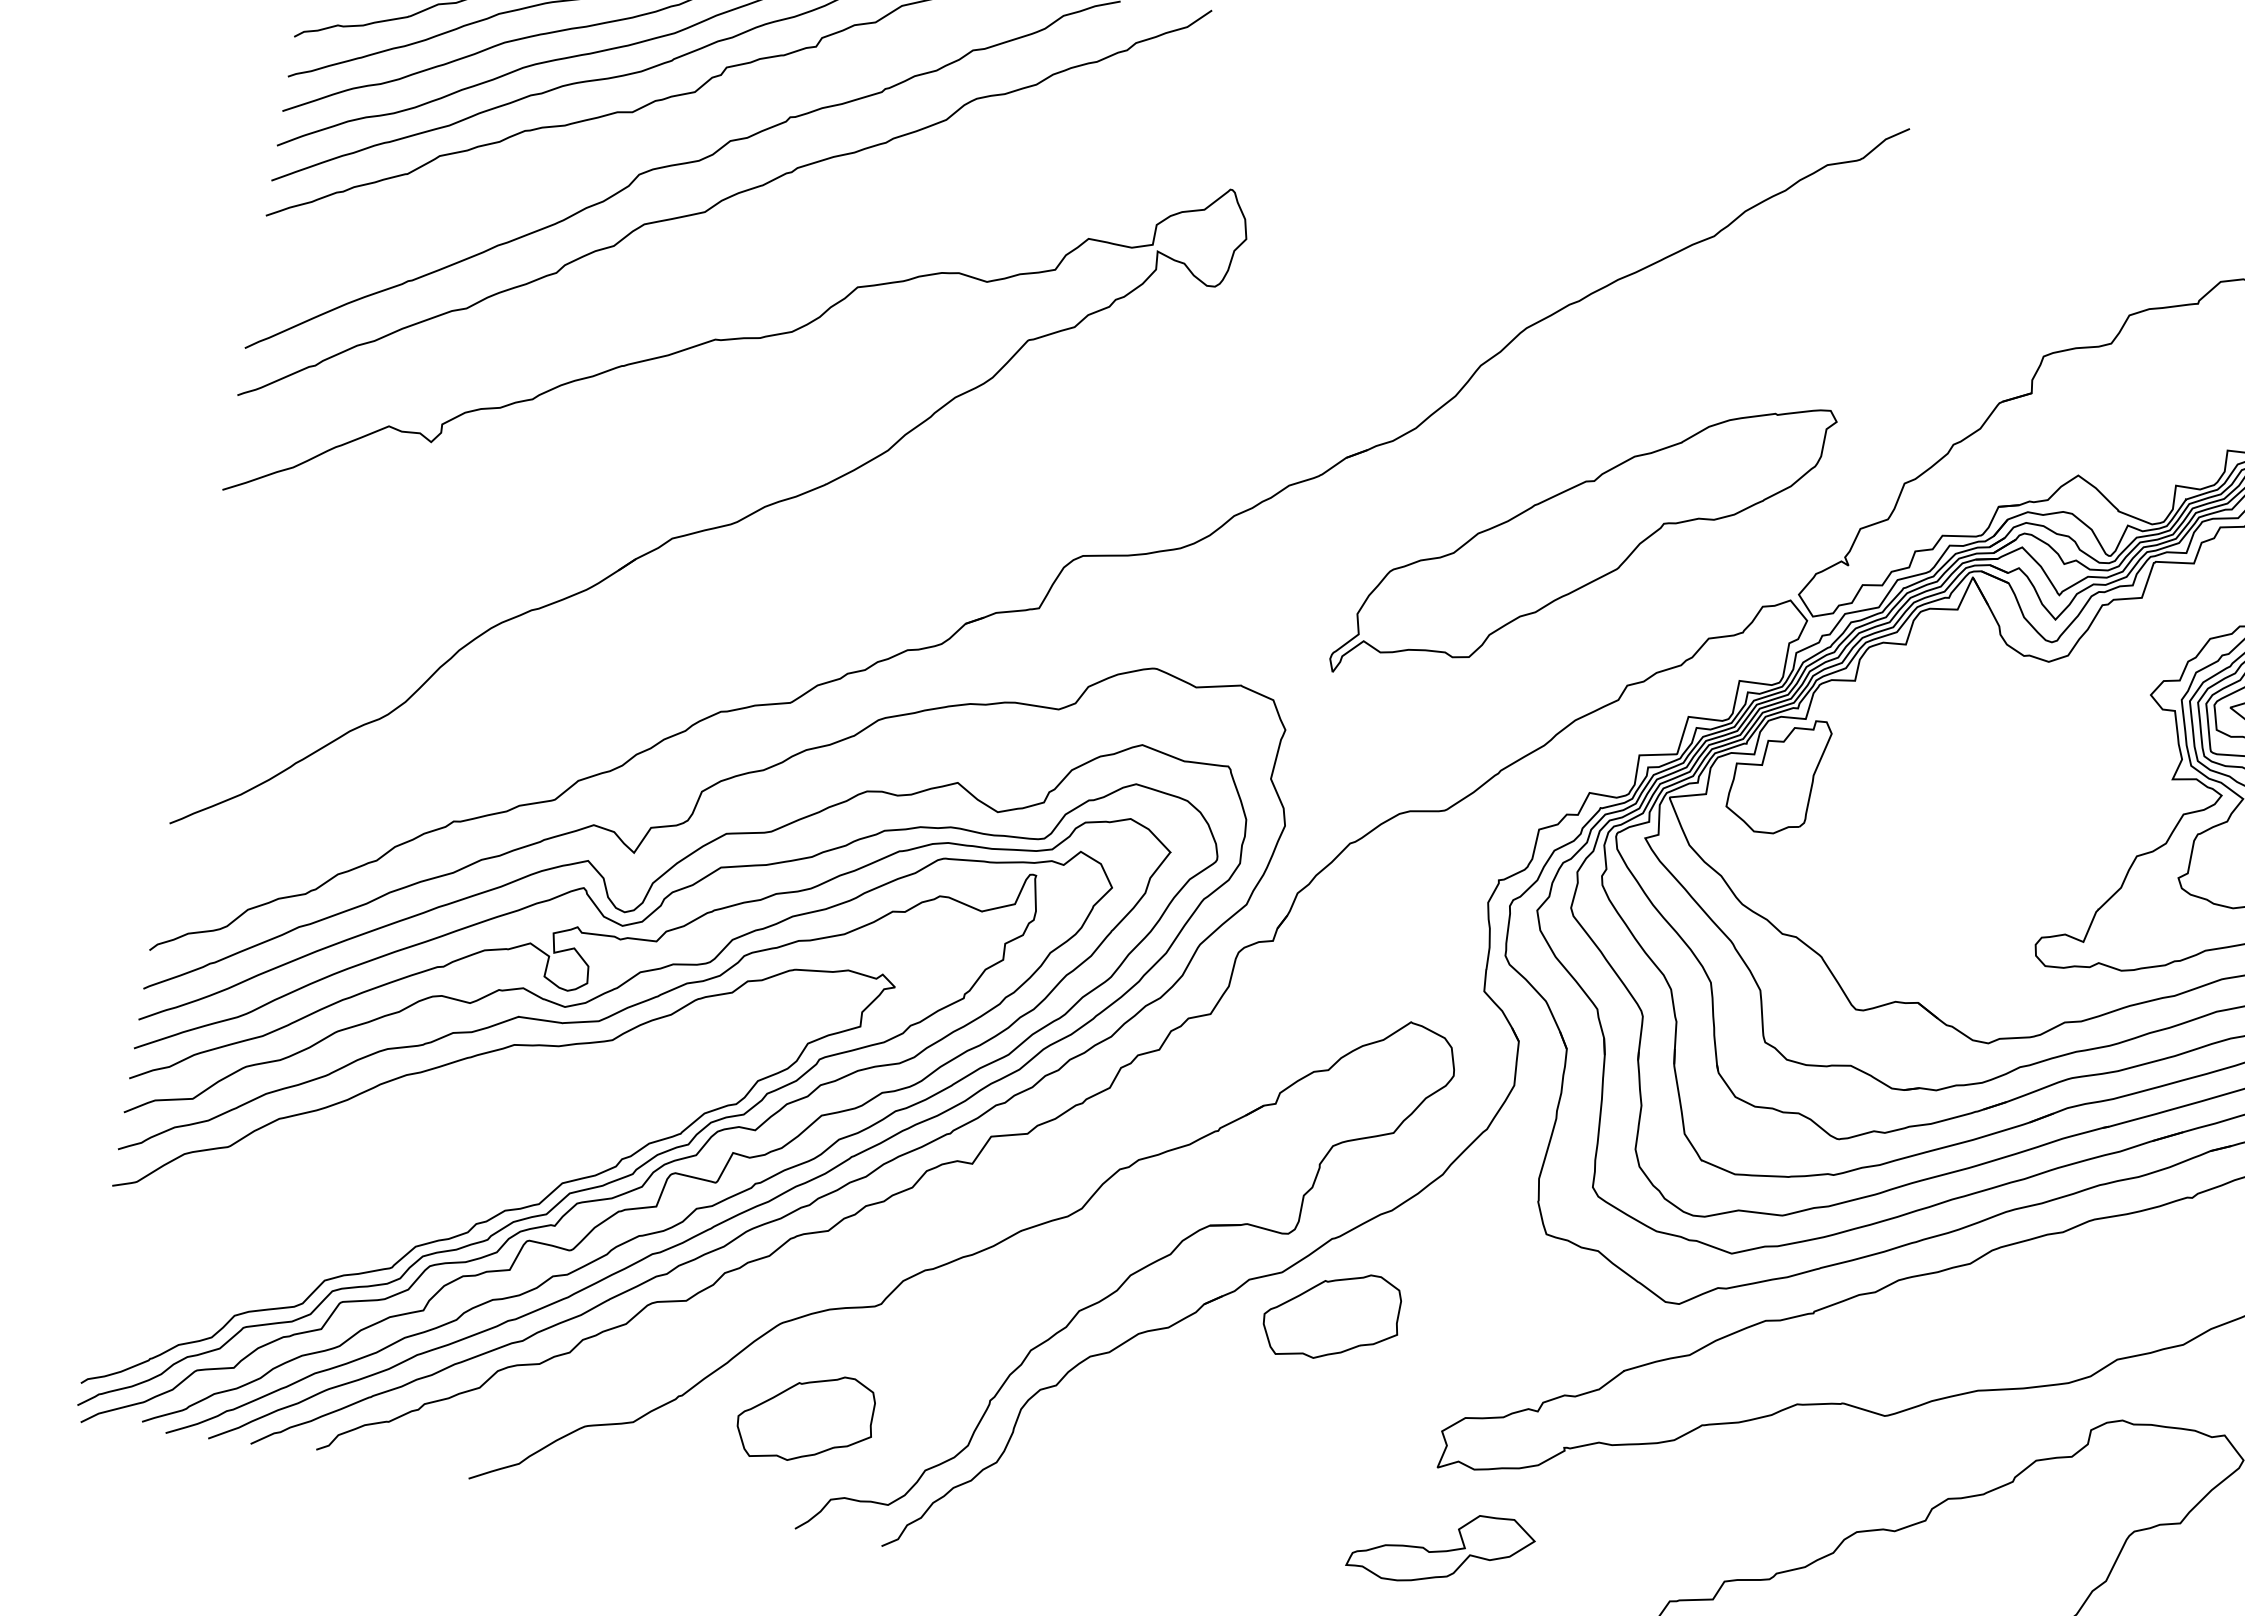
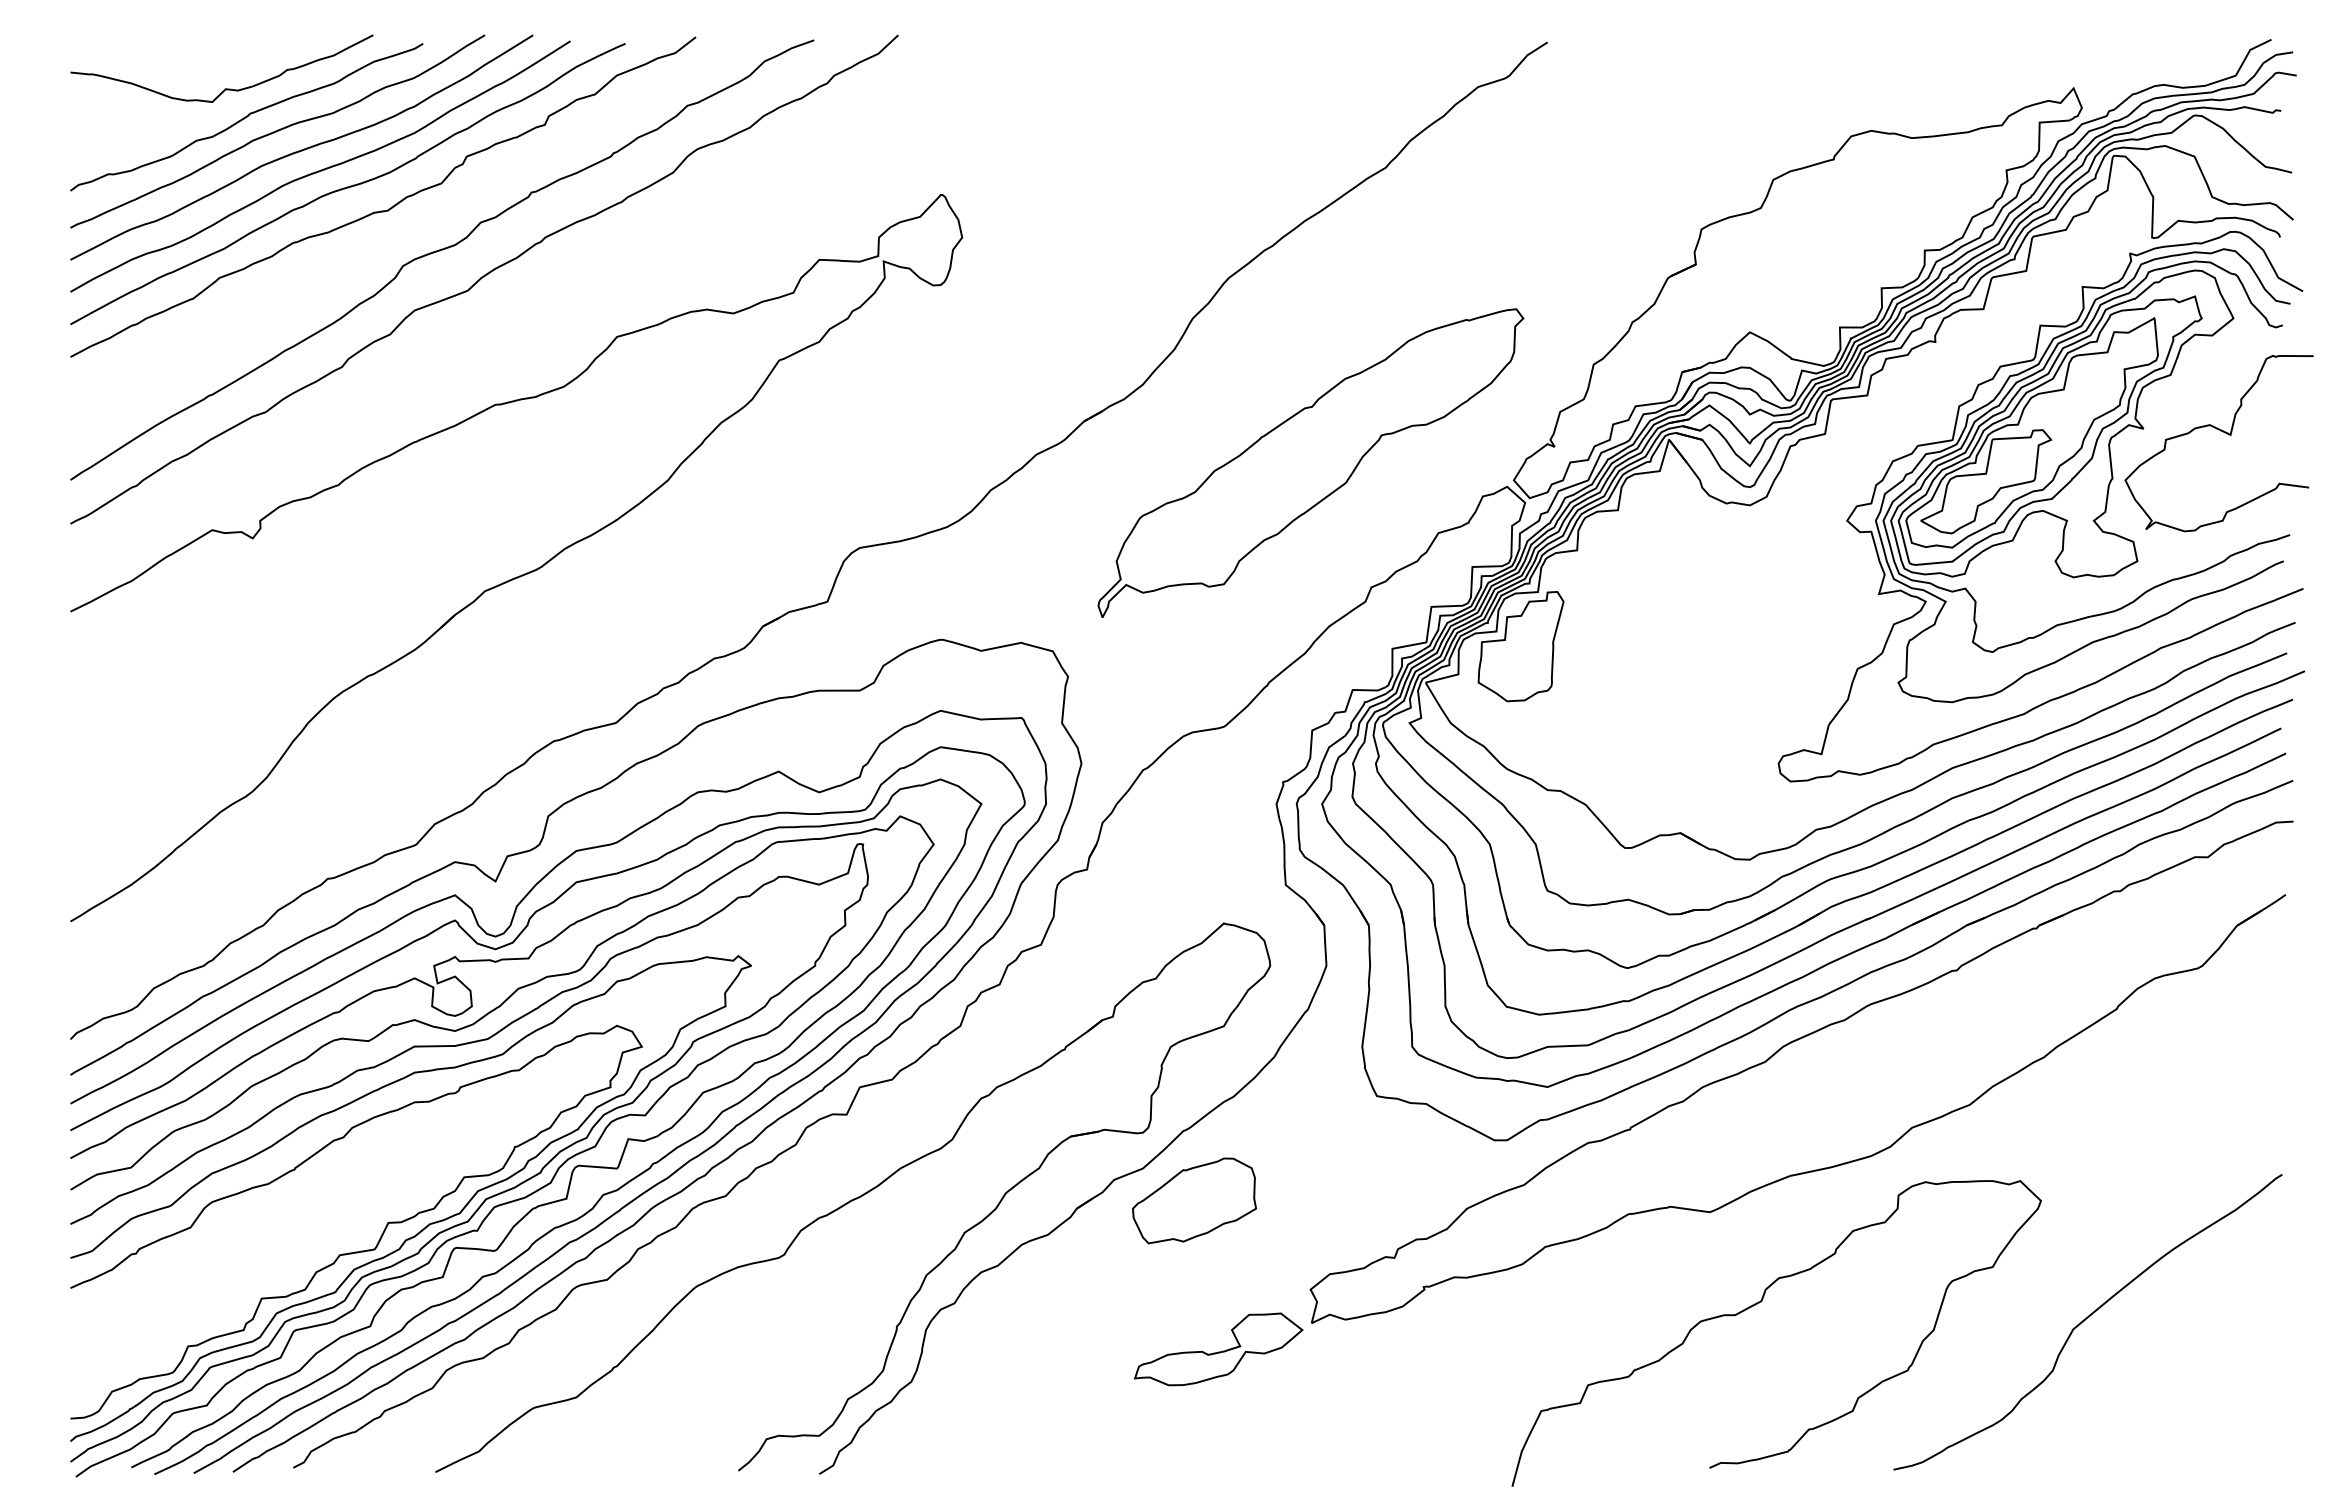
curve: (451, 1213) -> (381, 1234), added
part: (806, 1417) -> (732, 1368), removed
part: (1441, 1548) -> (1218, 1349), moved

